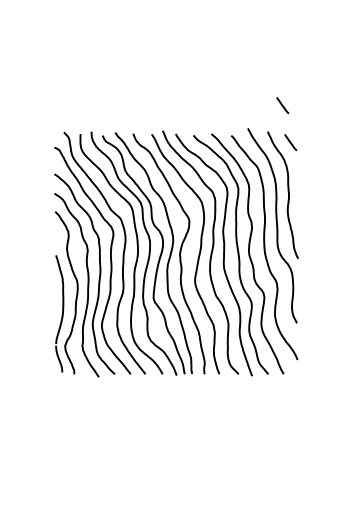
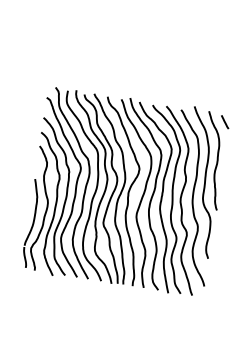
line: (282, 105) -> (223, 93), removed

